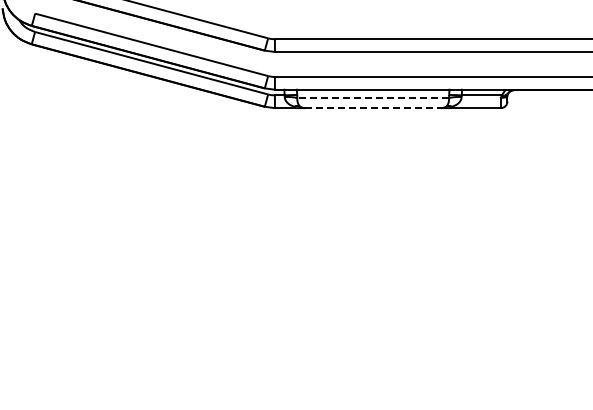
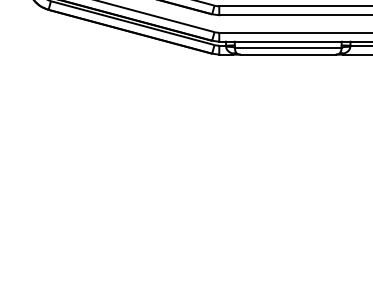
line: (373, 98) -> (288, 47), dashed -> solid
line: (373, 108) -> (288, 54), dashed -> solid

